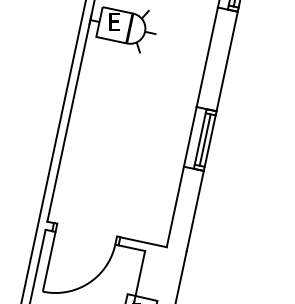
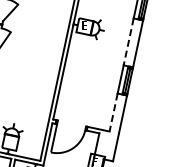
line: (206, 58) -> (128, 42), solid -> dashed
line: (175, 209) -> (113, 113), solid -> dashed

